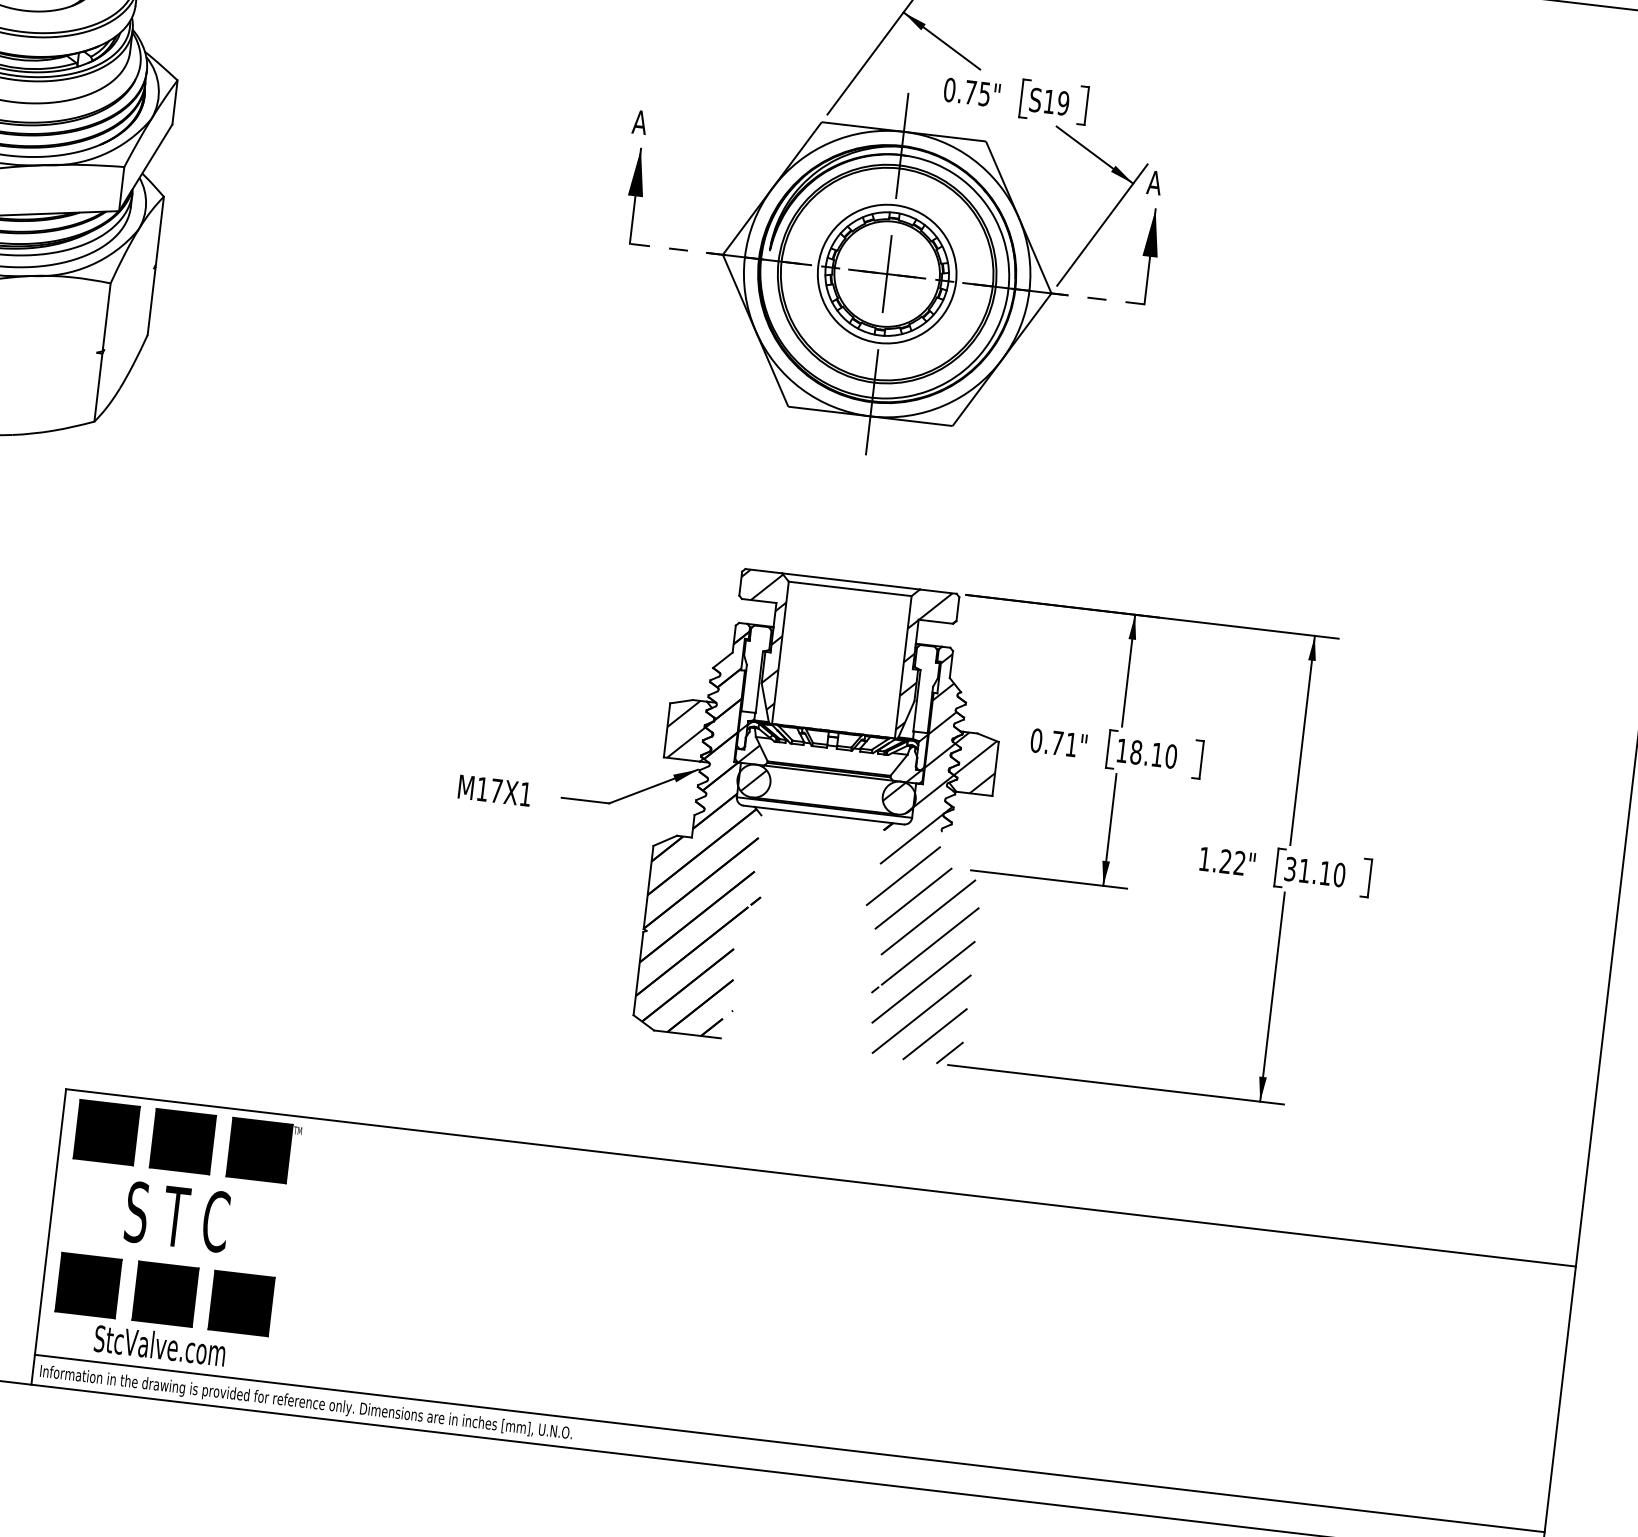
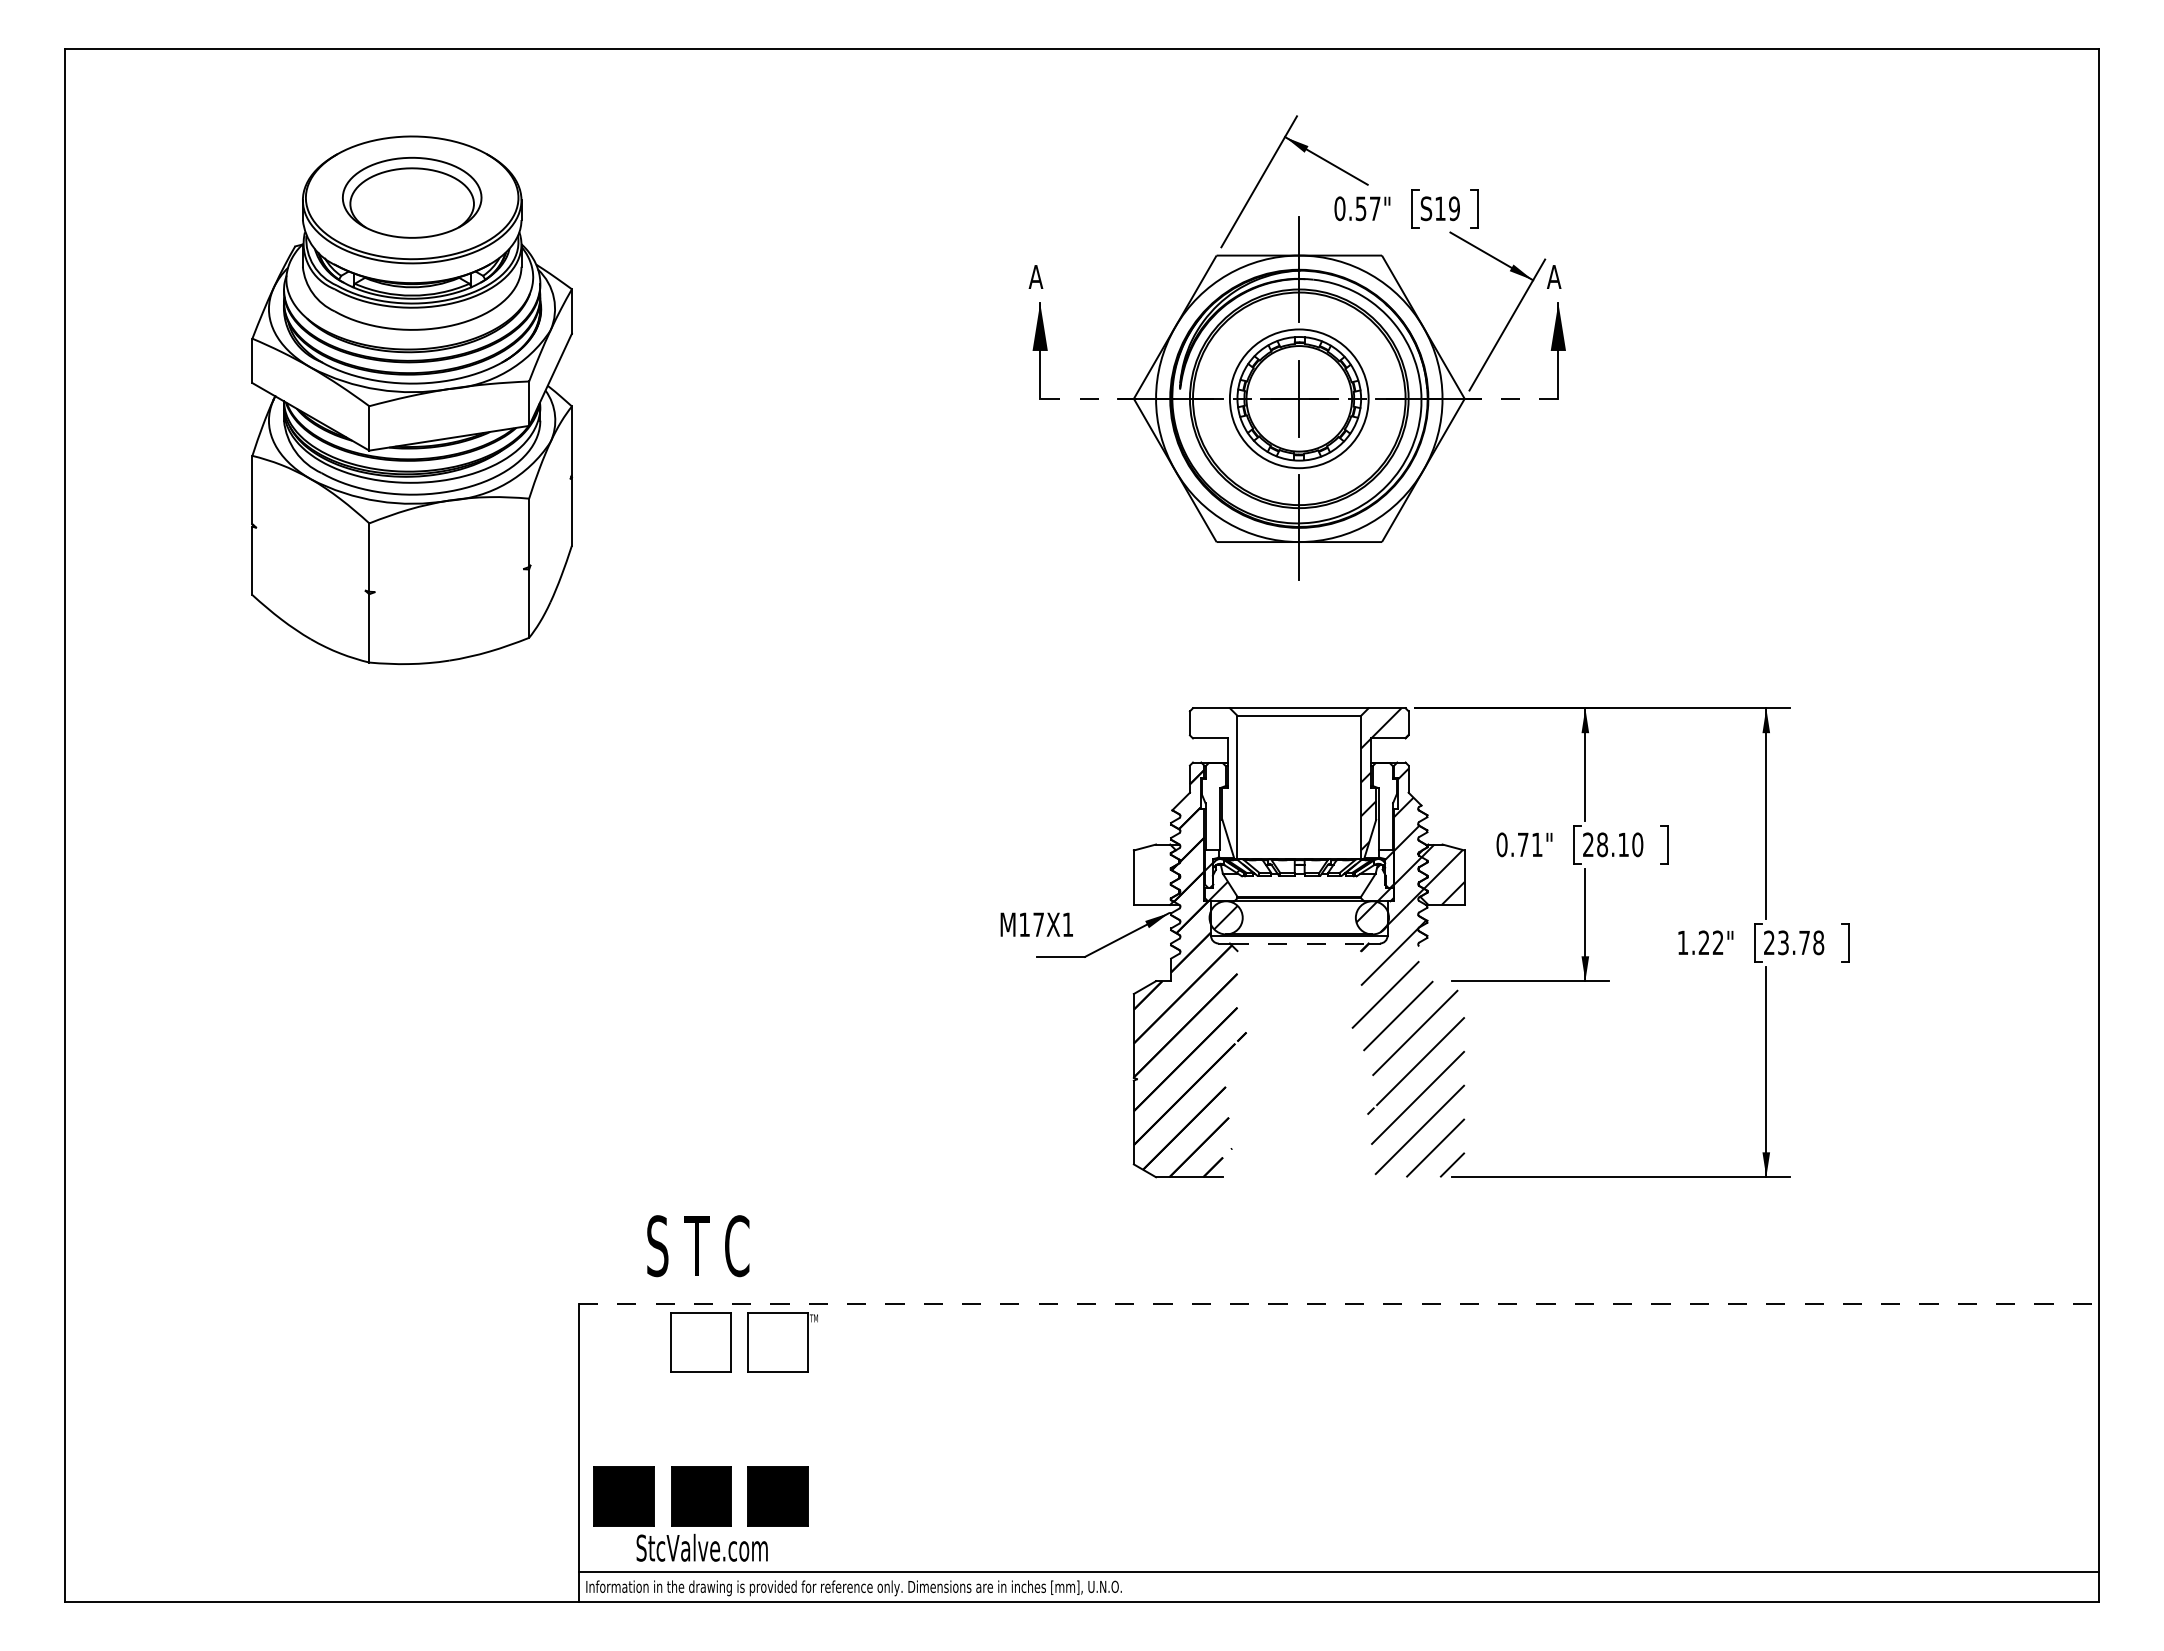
text: (977, 93) -> (1367, 208), 0.75" -> 0.57"
hatch: (757, 639) -> (1213, 776), removed
hatch: (689, 729) -> (1156, 874), removed
text: (1122, 750) -> (1588, 844), 18.10 -> 28.10
text: (494, 790) -> (1036, 924), moved
line: (823, 815) -> (1299, 943), solid -> dashed
text: (1315, 871) -> (1794, 942), 31.10 -> 23.78
part: (105, 1132) -> (623, 1342), removed
fill: (182, 1141) -> (700, 1342), removed
fill: (259, 1150) -> (778, 1342), removed
line: (821, 1178) -> (1339, 1304), solid -> dashed
text: (177, 1217) -> (698, 1246), moved

